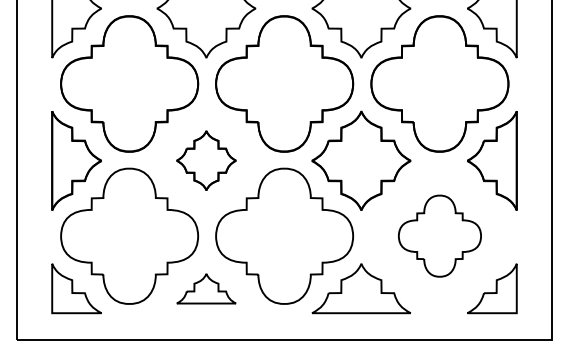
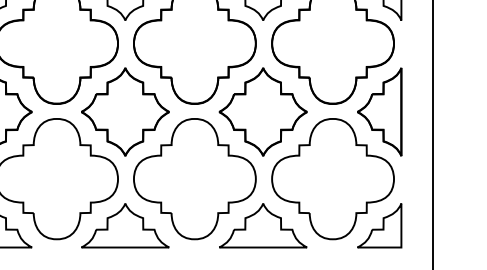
part: (206, 160) -> (125, 111), size x1.67
part: (439, 235) -> (332, 178), size x1.67
part: (206, 288) -> (125, 225), size x1.67

